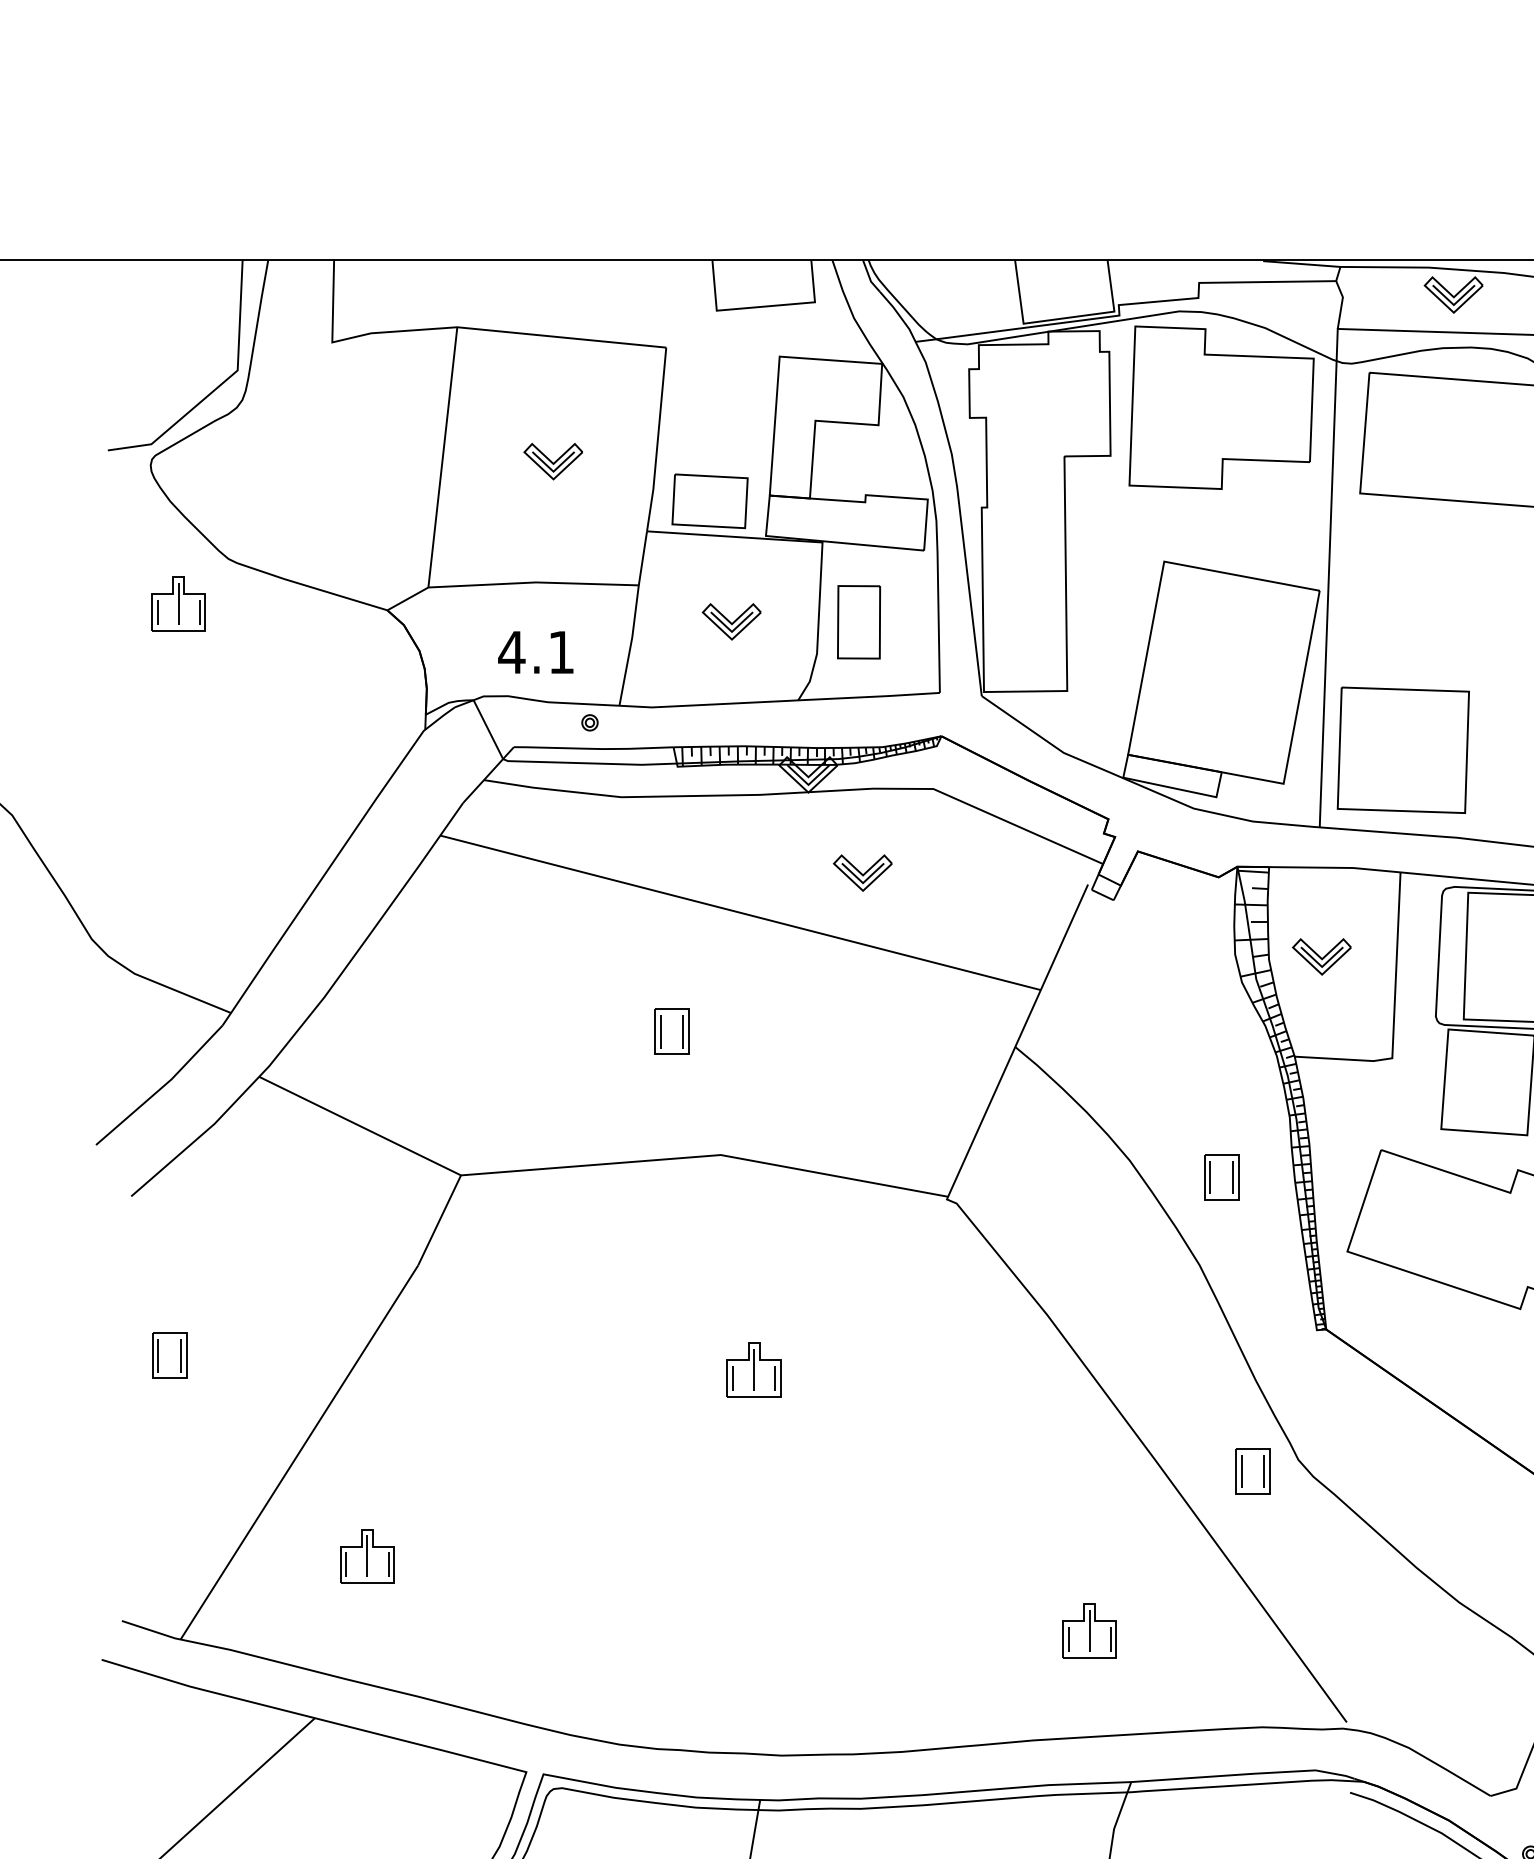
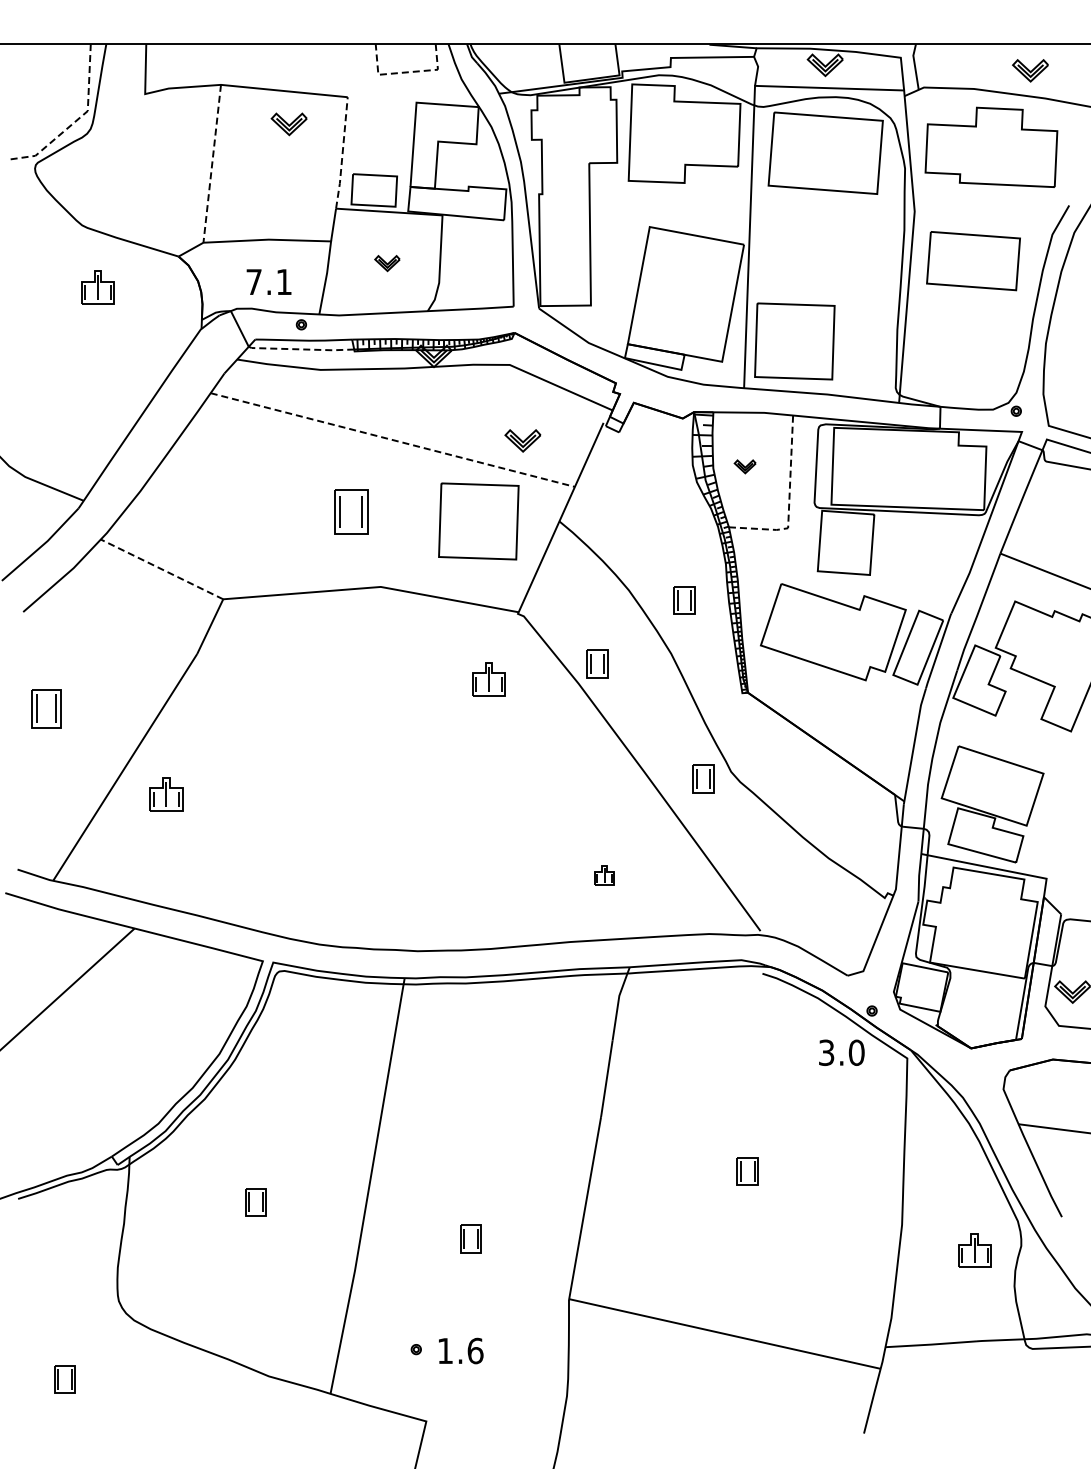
line: (761, 306) -> (405, 72), solid -> dashed
line: (220, 385) -> (77, 120), solid -> dashed
line: (657, 440) -> (342, 153), solid -> dashed
line: (443, 458) -> (212, 164), solid -> dashed
part: (552, 461) -> (288, 124), moved
part: (177, 603) -> (97, 287), moved
part: (731, 621) -> (387, 263), size x0.7
part: (858, 621) -> (464, 263), removed
text: (510, 651) -> (253, 281), 4.1 -> 7.1
line: (590, 763) -> (301, 349), solid -> dashed
part: (862, 872) -> (522, 440), moved
line: (741, 913) -> (393, 440), solid -> dashed
part: (1320, 956) -> (744, 466), size x0.6
line: (1394, 1015) -> (789, 502), solid -> dashed
part: (672, 1032) -> (351, 512), size x1.6
part: (881, 1047) -> (478, 521), added
line: (359, 1126) -> (161, 569), solid -> dashed
part: (1078, 1281) -> (597, 663), added
part: (169, 1355) -> (46, 708), size x1.4
part: (753, 1370) -> (488, 679), moved
part: (367, 1556) -> (166, 794), moved
part: (1089, 1630) -> (604, 875), size x0.6

